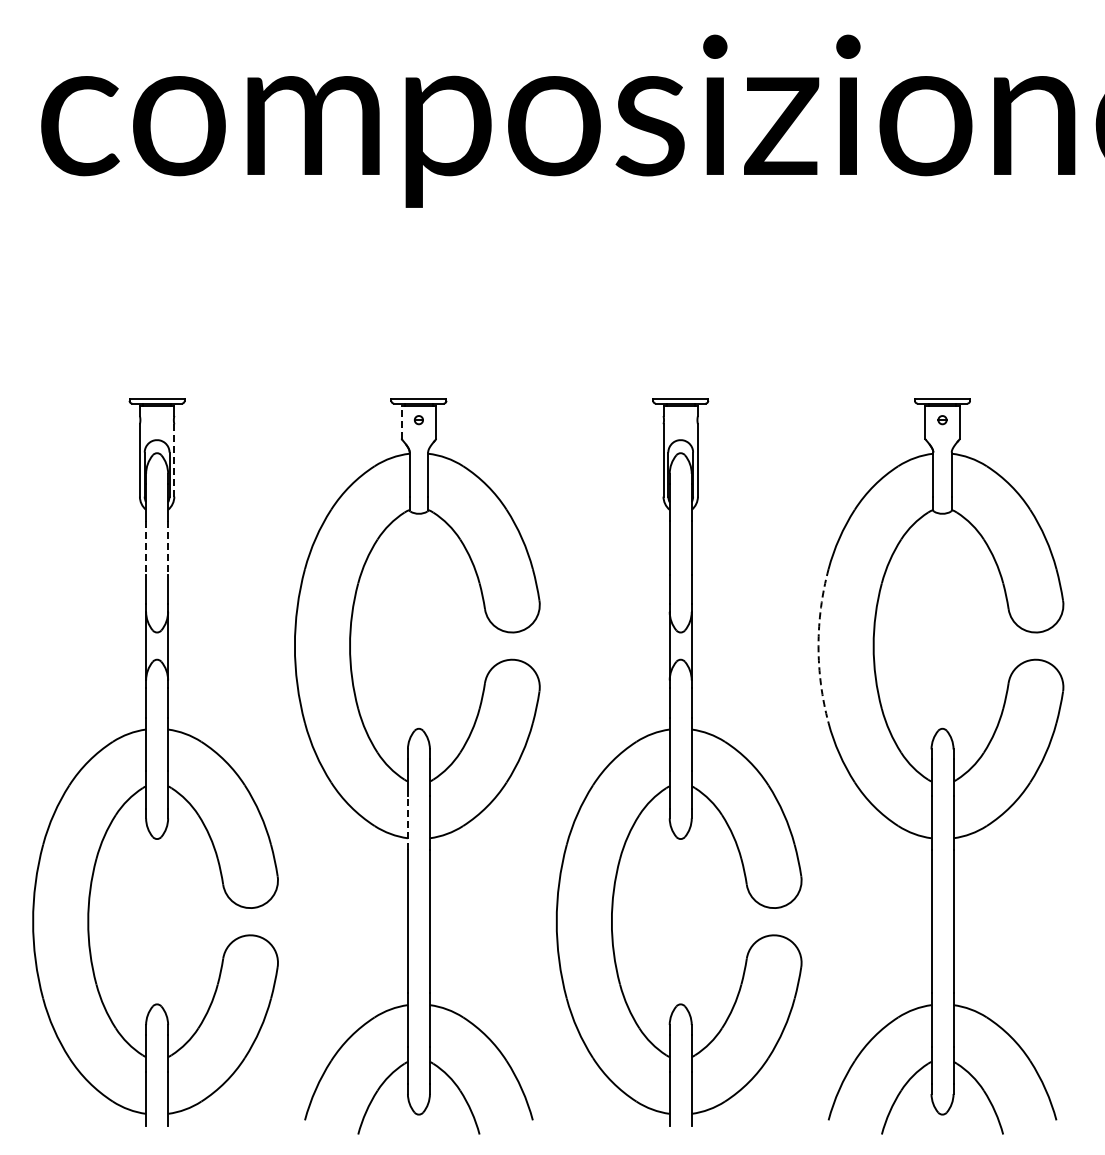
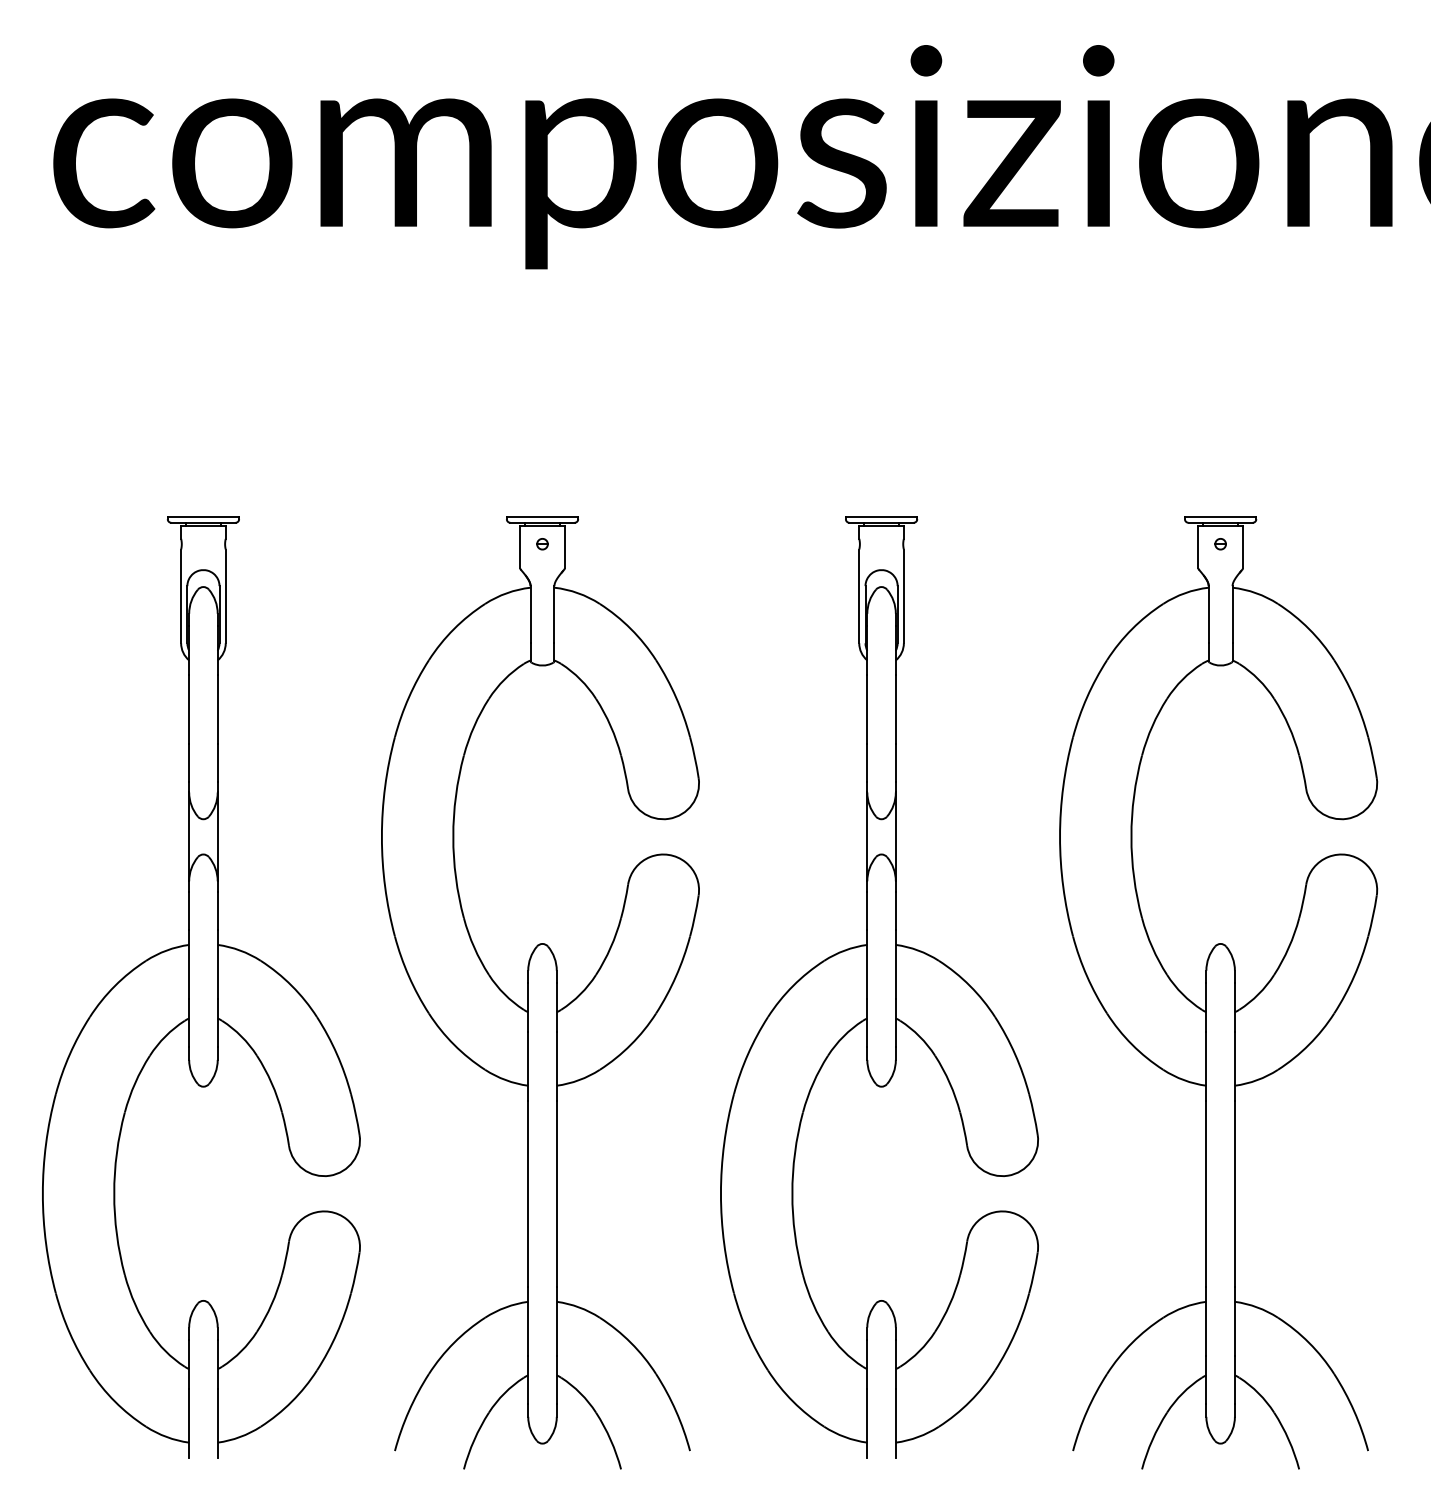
line: (401, 422) -> (519, 547), dashed -> solid
line: (174, 459) -> (225, 595), dashed -> solid
line: (146, 547) -> (189, 709), dashed -> solid
line: (168, 547) -> (218, 709), dashed -> solid
arc: (818, 646) -> (1059, 837), dashed -> solid
line: (407, 823) -> (527, 1066), dashed -> solid

